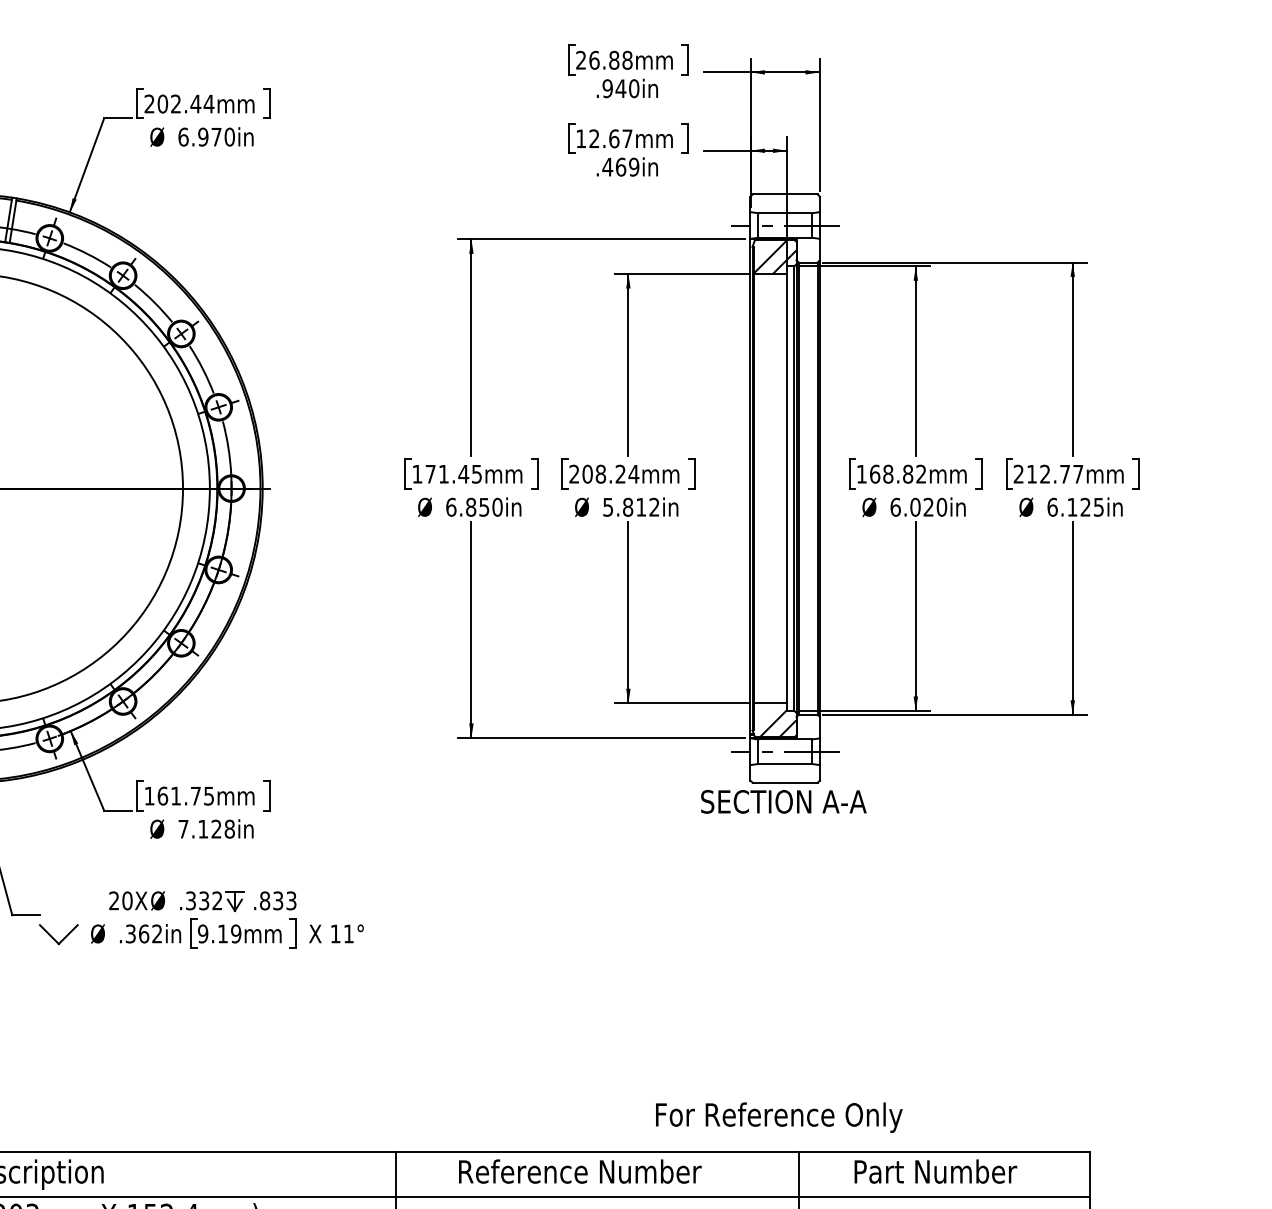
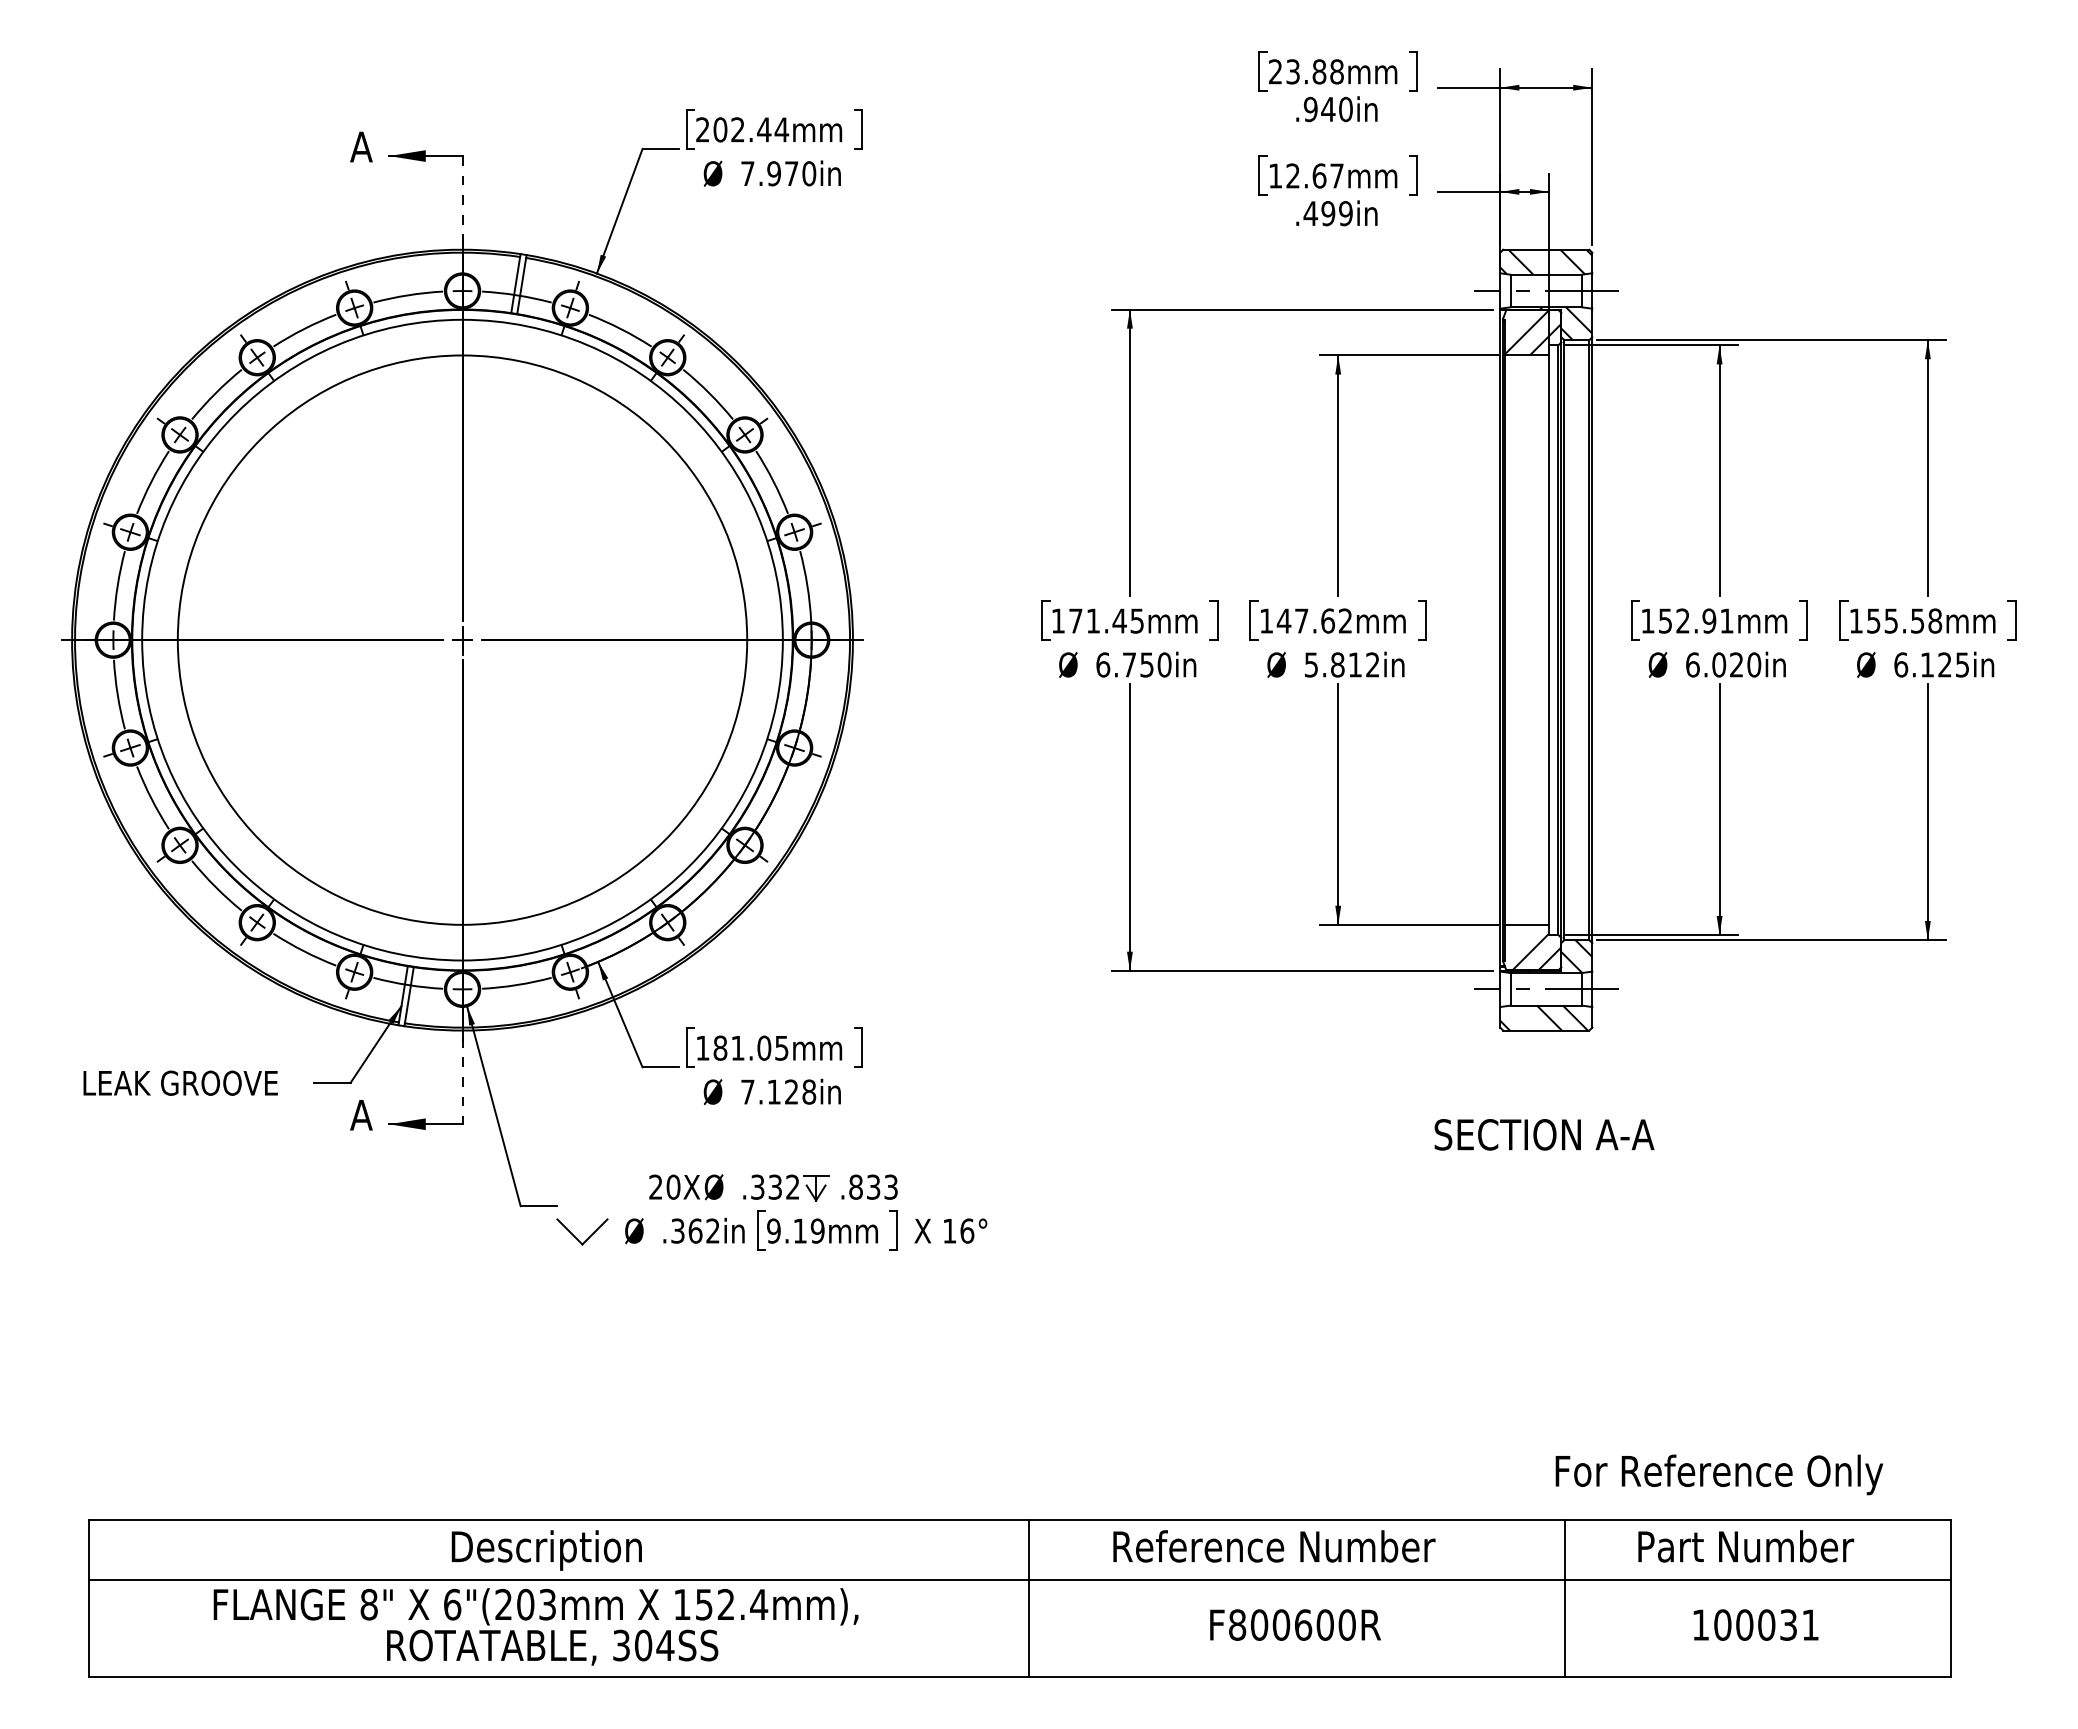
text: (594, 60) -> (1293, 71), 26.88mm -> 23.88mm
text: (183, 136) -> (747, 173), 6.970in -> 7.970in
text: (621, 167) -> (1328, 213), .469in -> .499in
hatch: (785, 203) -> (1546, 261), added
hatch: (800, 249) -> (1566, 323), added
text: (604, 473) -> (1306, 620), 208.24mm -> 147.62mm
text: (897, 473) -> (1695, 620), 168.82mm -> 152.91mm
text: (1048, 473) -> (1895, 620), 212.77mm -> 155.58mm
text: (471, 506) -> (1129, 664), 6.850in -> 6.750in
hatch: (786, 727) -> (1547, 956), added
hatch: (783, 772) -> (1543, 1017), added
text: (179, 795) -> (742, 1047), 161.75mm -> 181.05mm
text: (783, 801) -> (1544, 1134), moved
text: (349, 933) -> (967, 1230), 11° -> 16°
text: (779, 1117) -> (1719, 1474), moved

